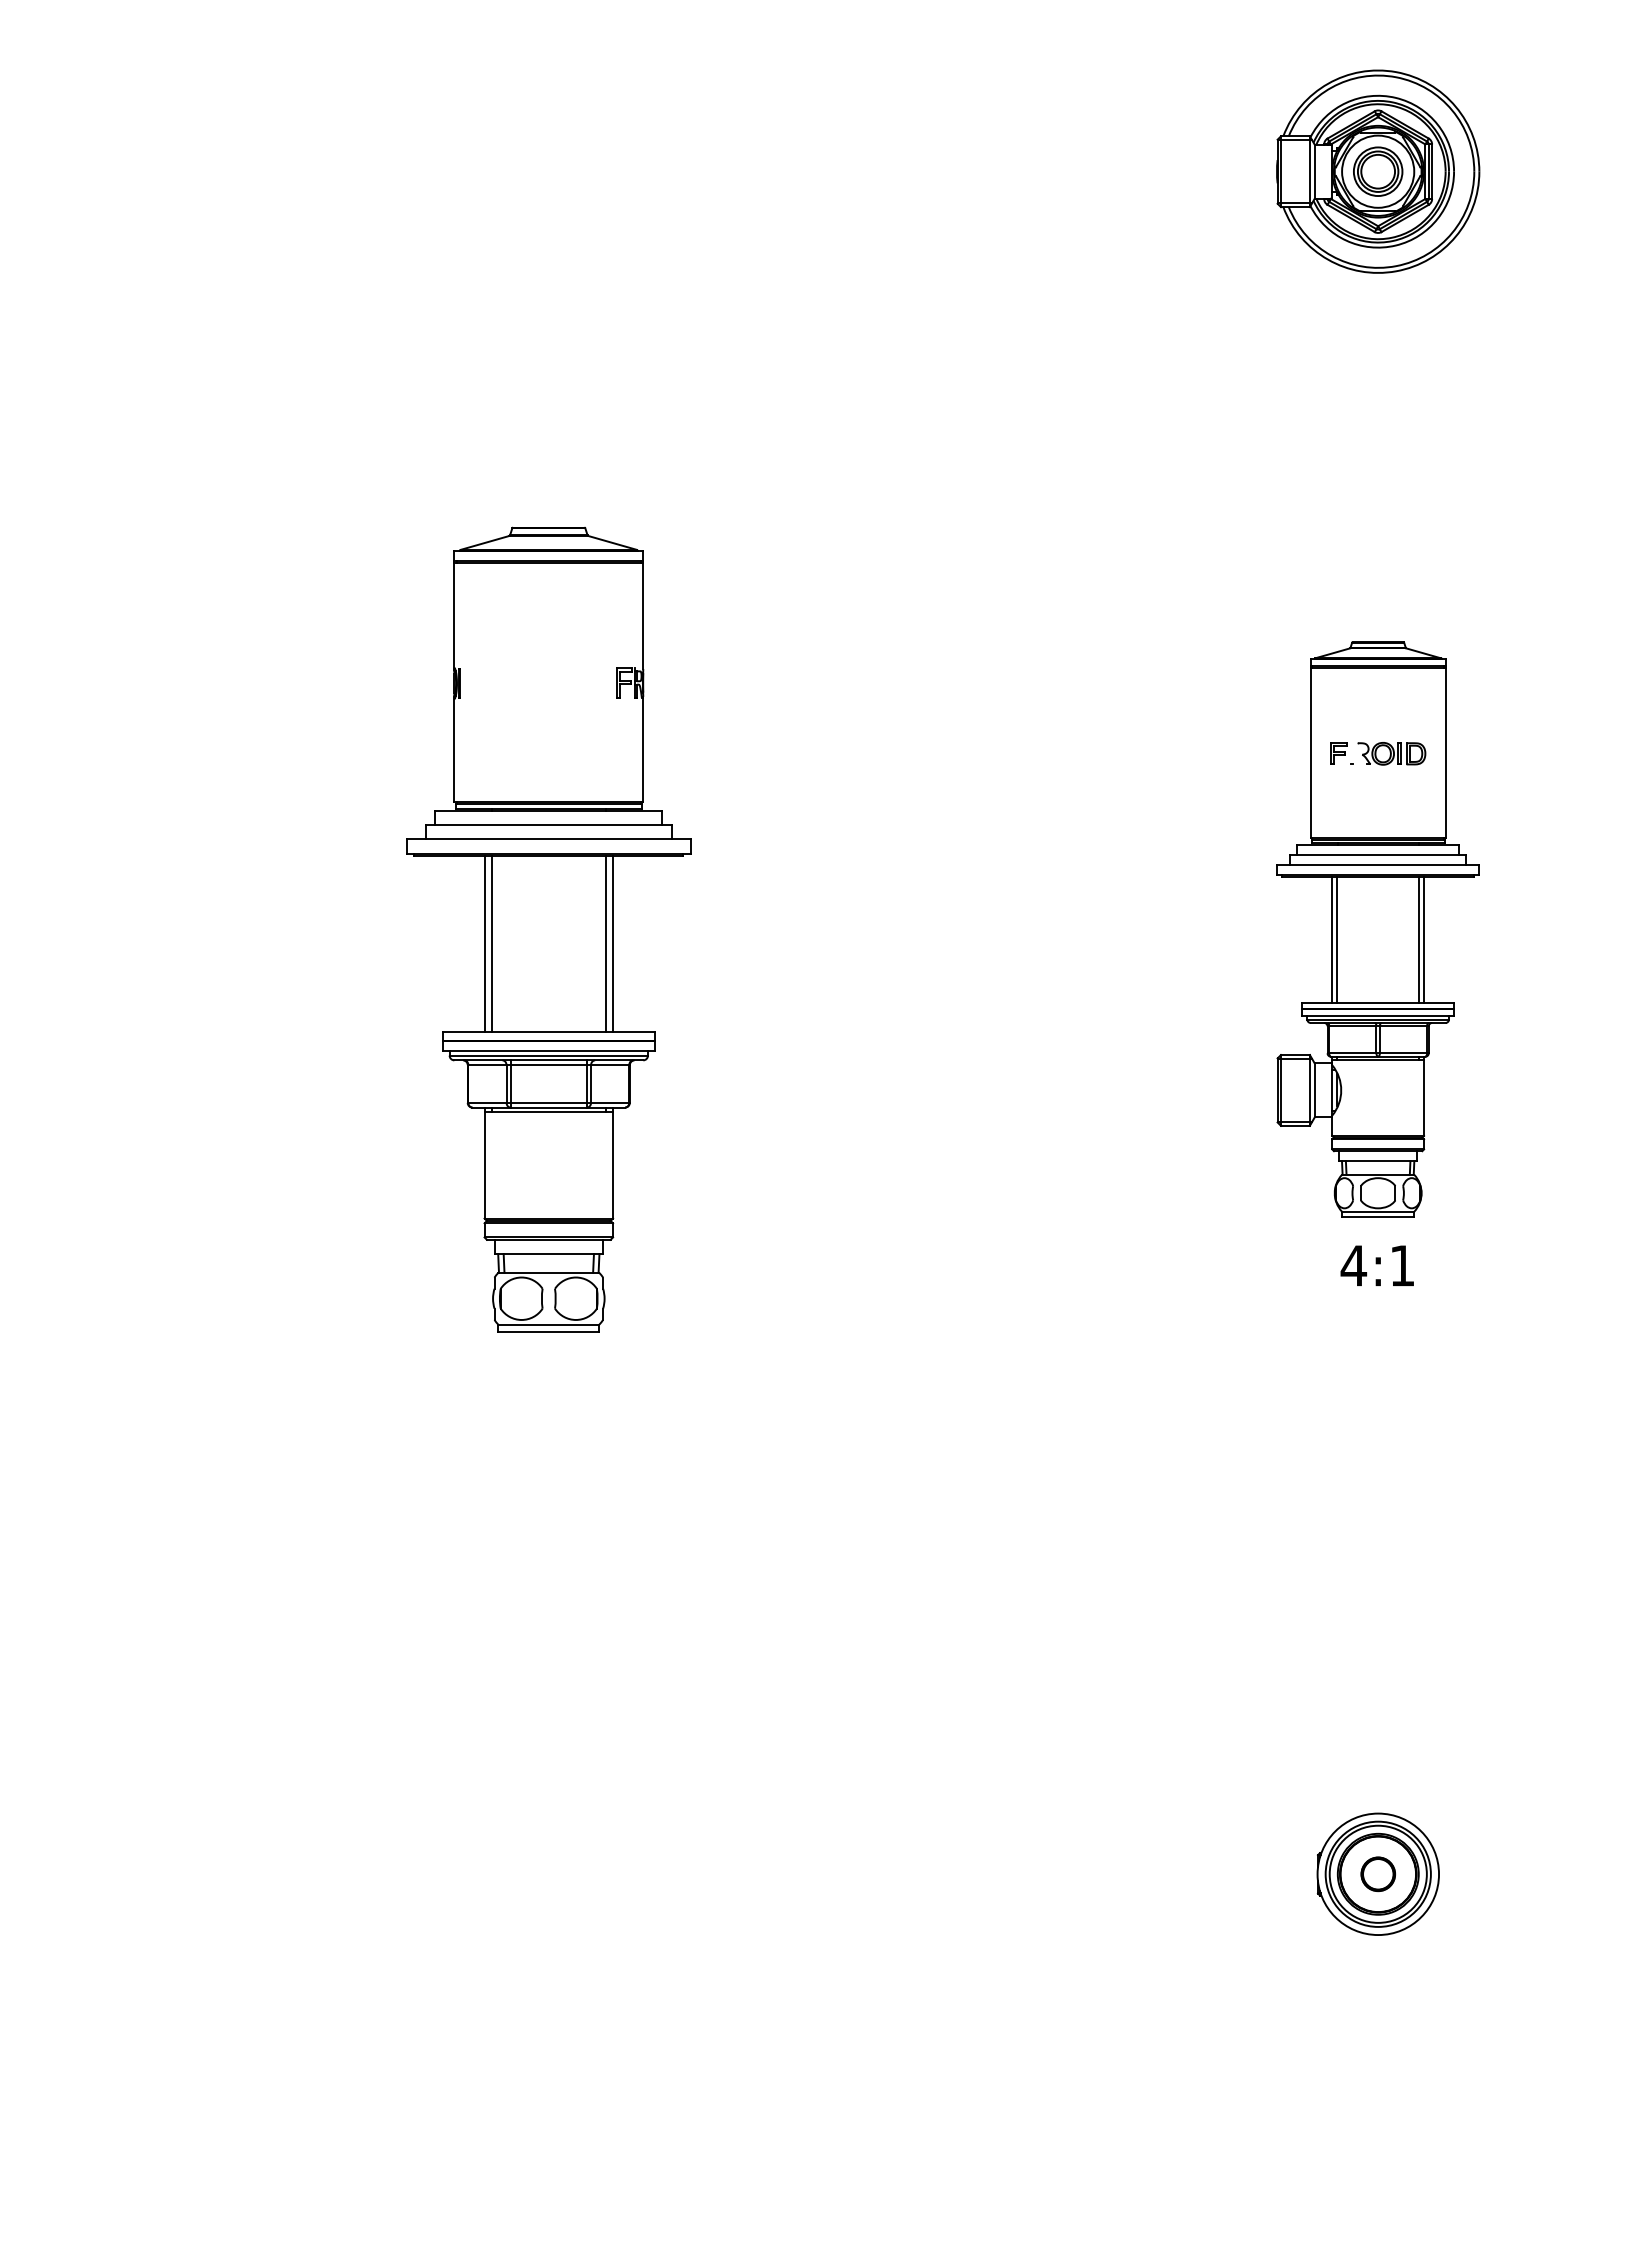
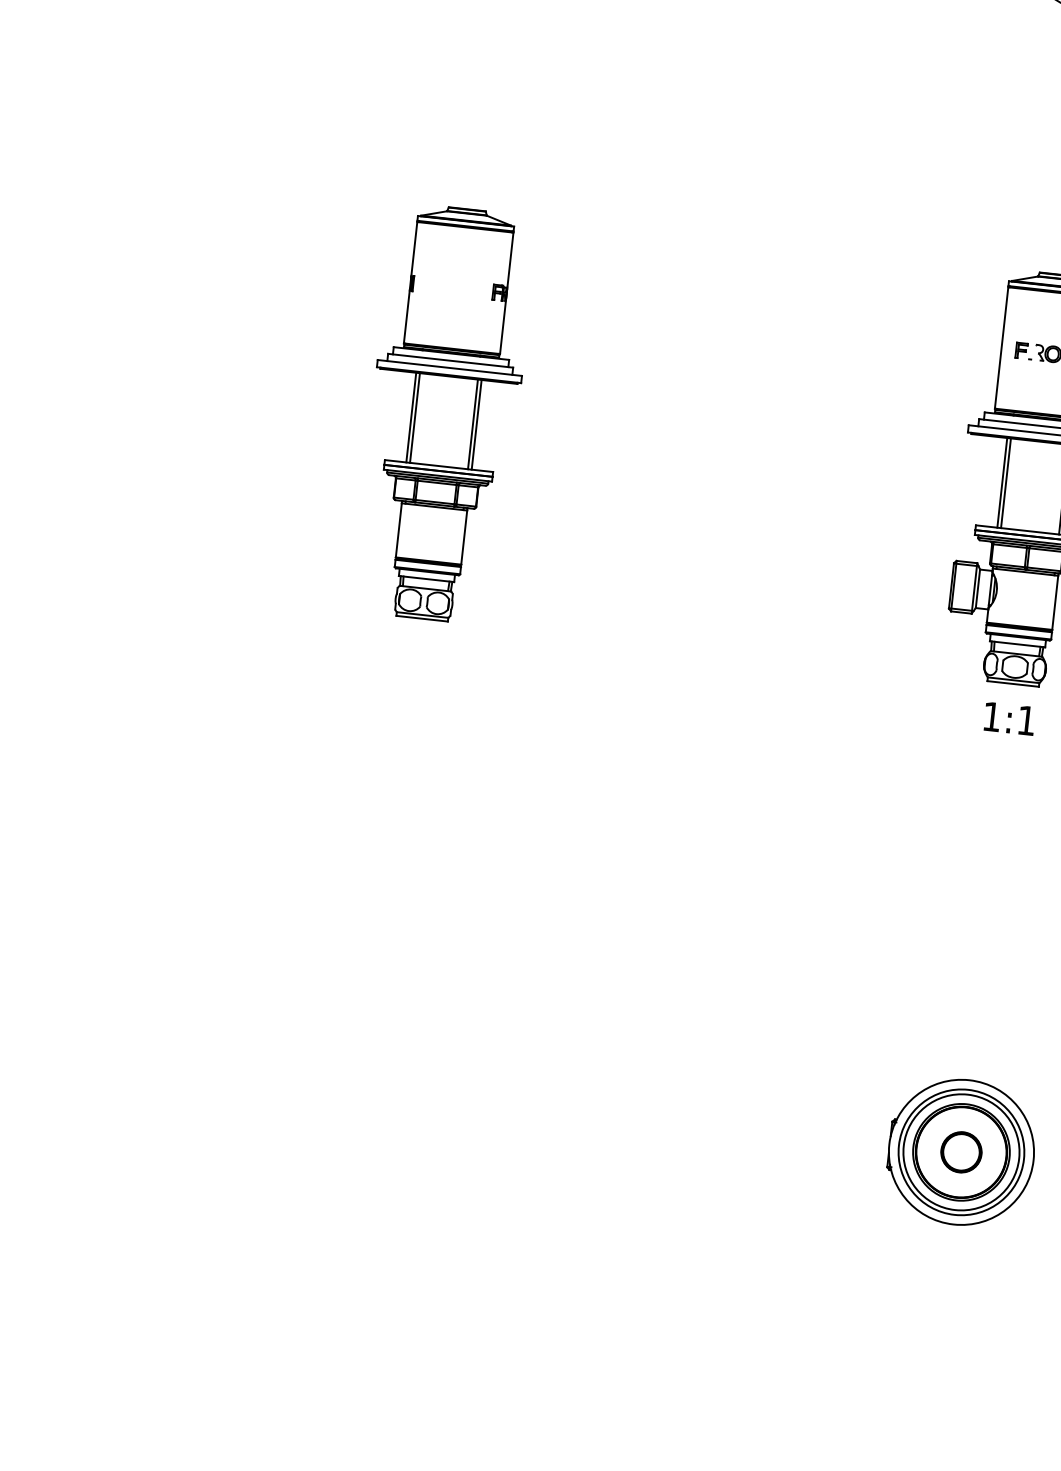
part: (548, 929) -> (444, 413), size x0.71
text: (1353, 1265) -> (991, 716), 4:1 -> 1:1
part: (1378, 1874) -> (961, 1152), size x1.67

